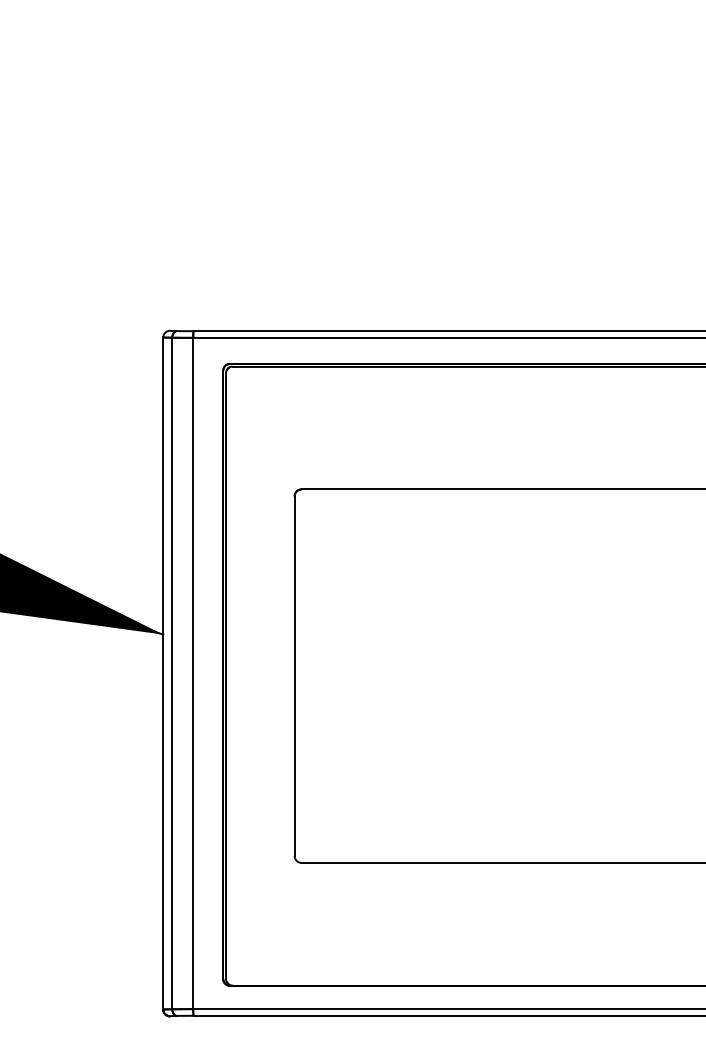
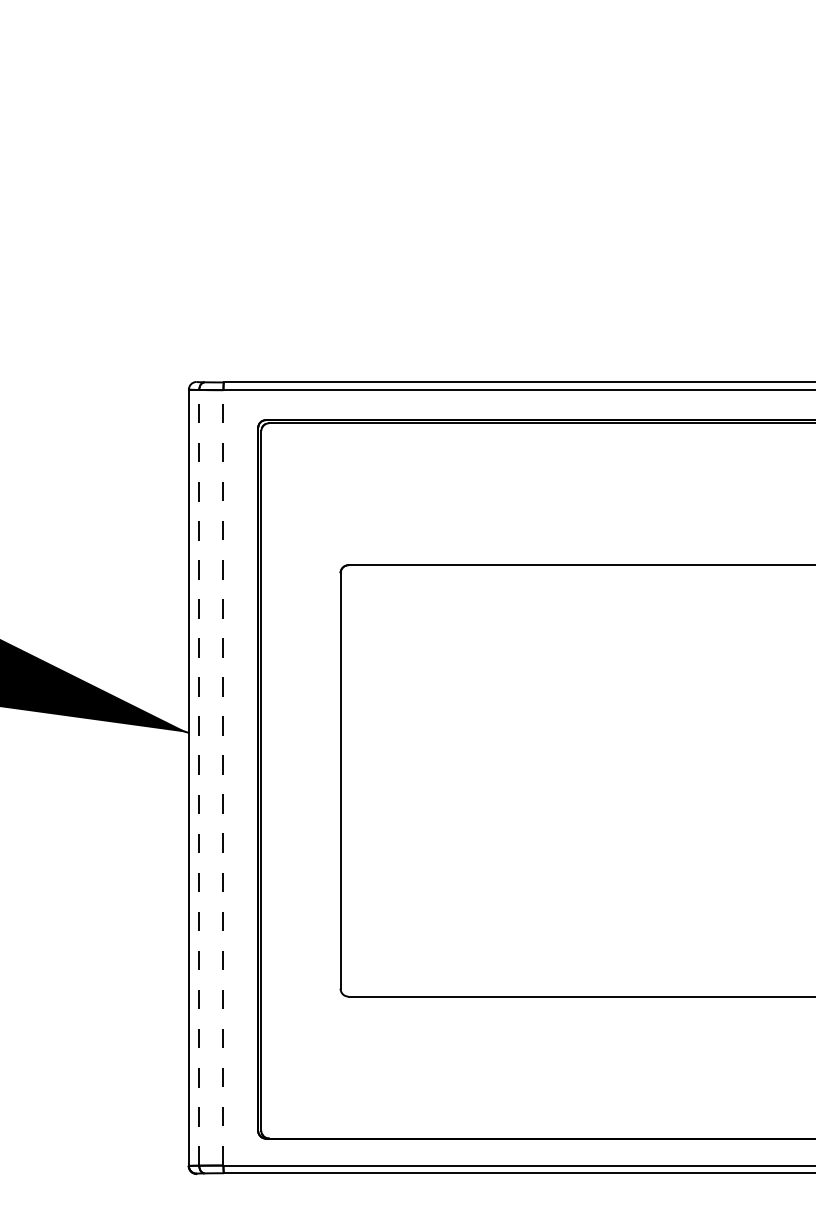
line: (172, 673) -> (199, 777), solid -> dashed
line: (193, 673) -> (223, 777), solid -> dashed

